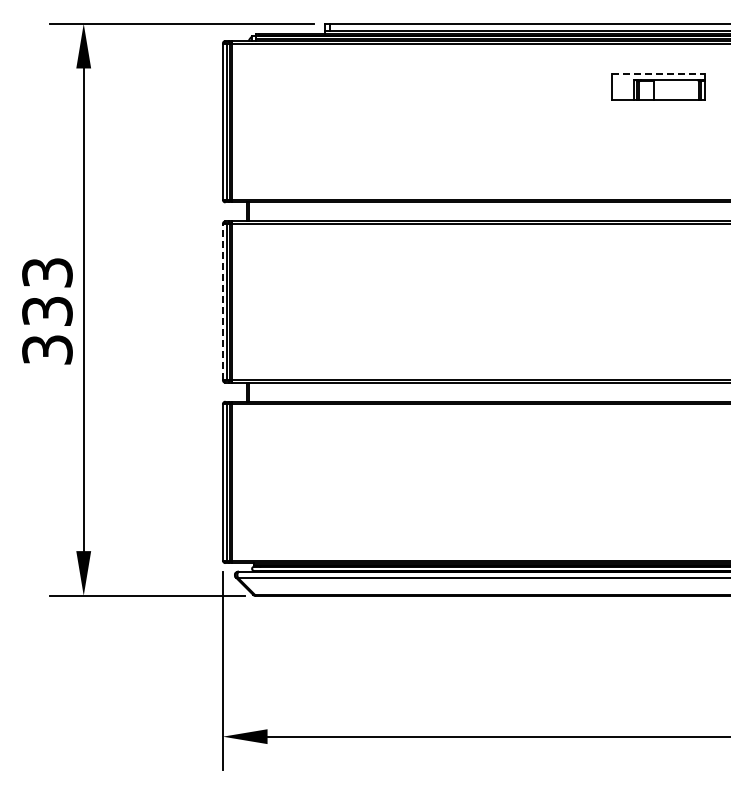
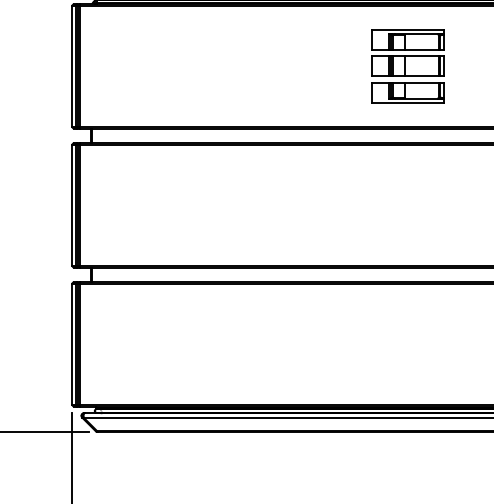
line: (658, 74) -> (407, 30), dashed -> solid
part: (658, 138) -> (407, 79), added
line: (222, 301) -> (71, 204), dashed -> solid

